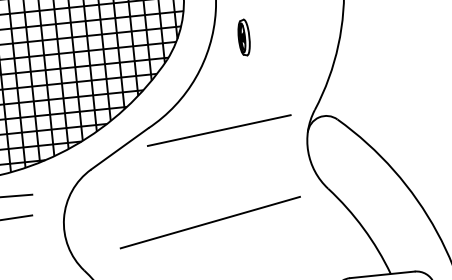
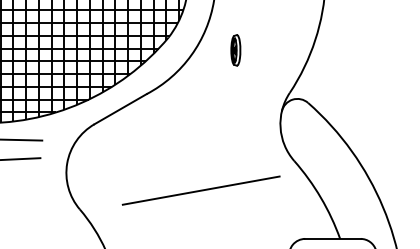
part: (243, 37) -> (235, 50), moved
line: (219, 130) -> (206, 102), removed
line: (209, 222) -> (200, 190), moved

